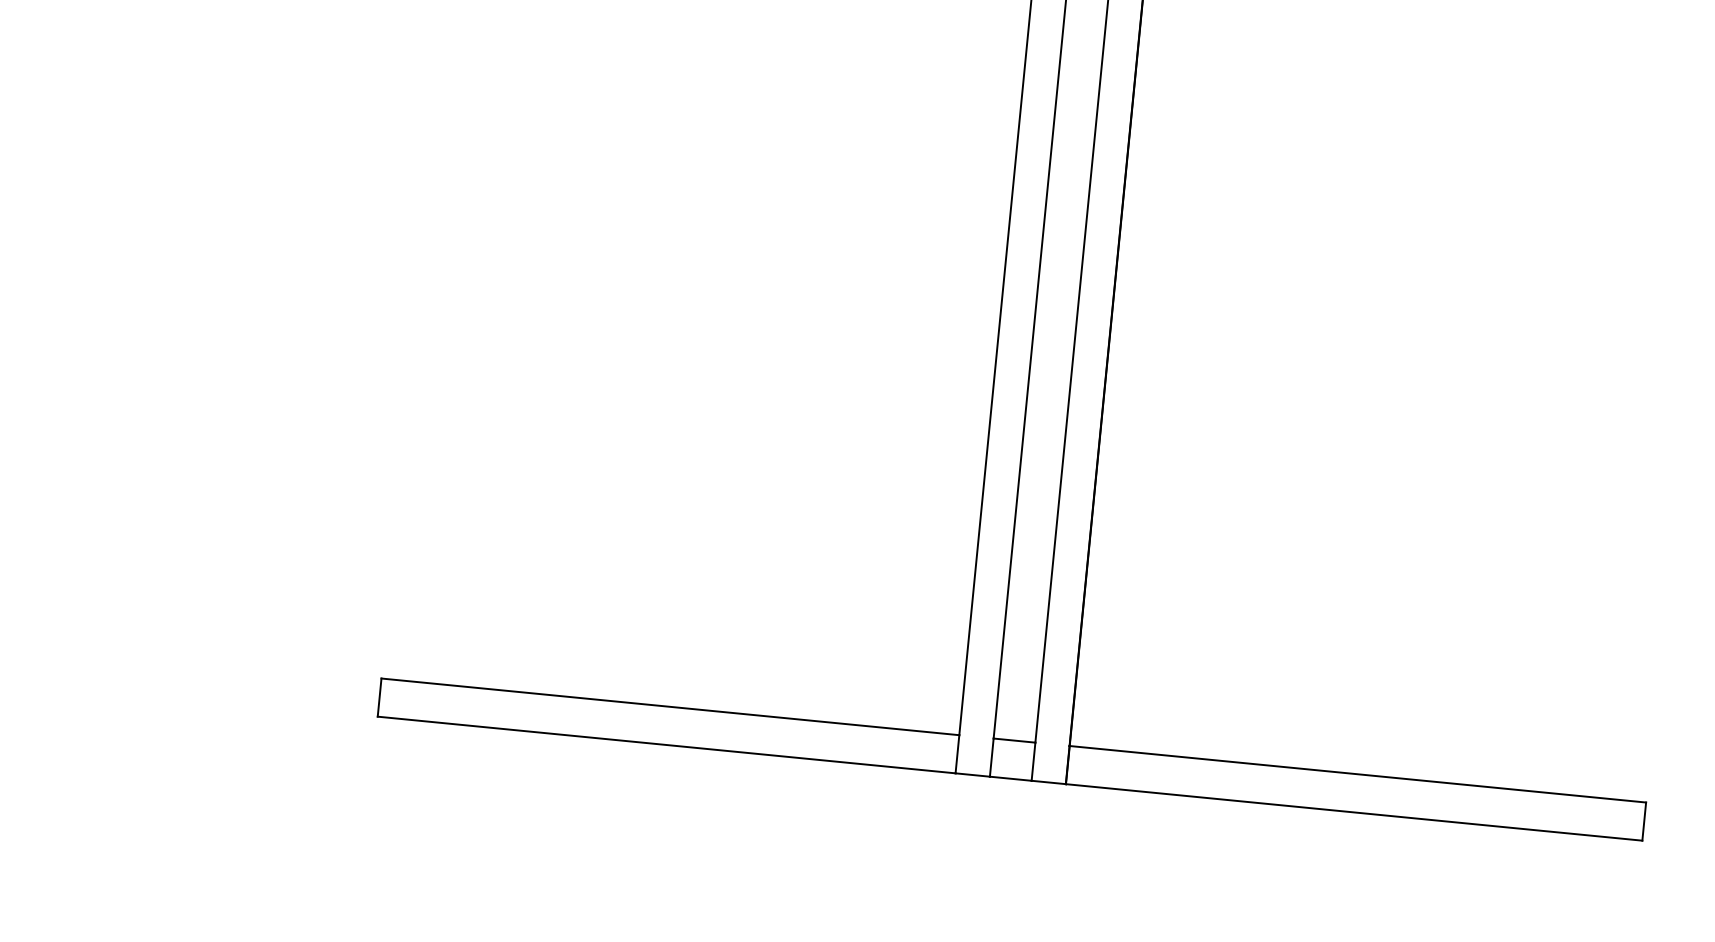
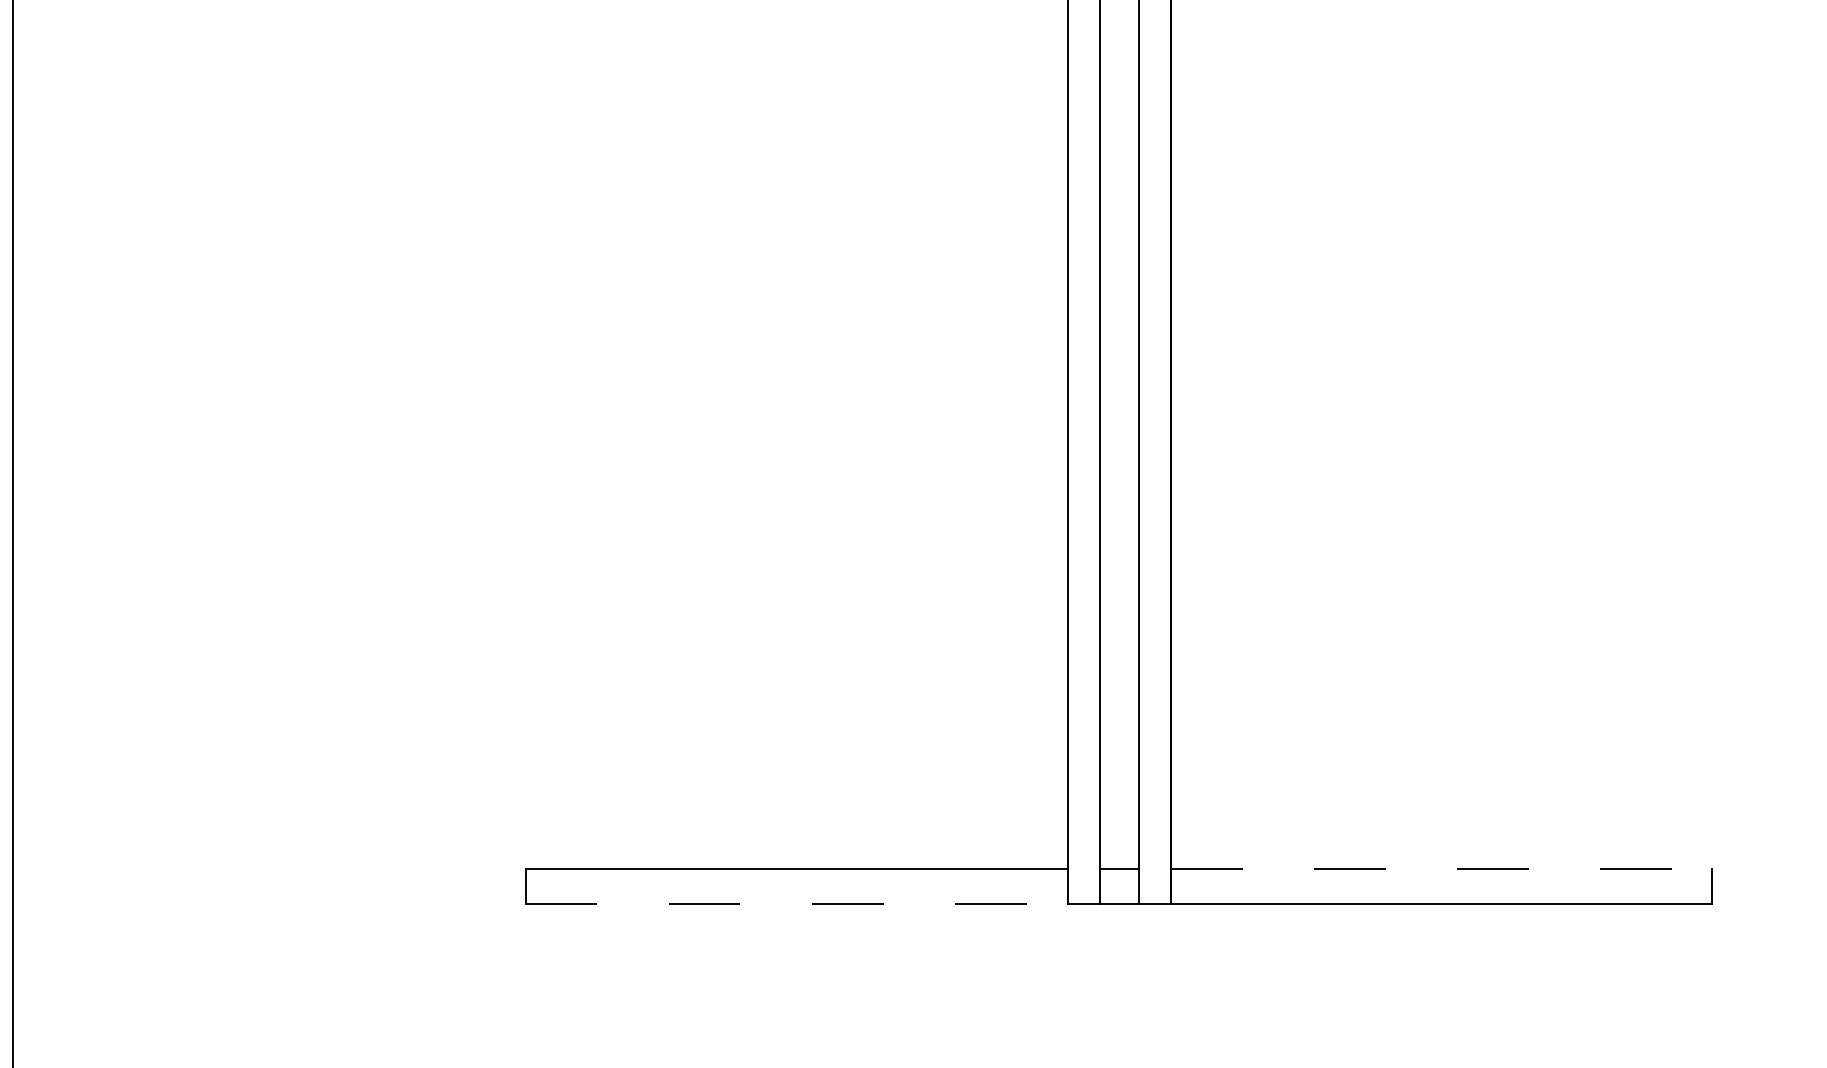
line: (666, 745) -> (796, 904), solid -> dashed
line: (1358, 774) -> (1441, 868), solid -> dashed

